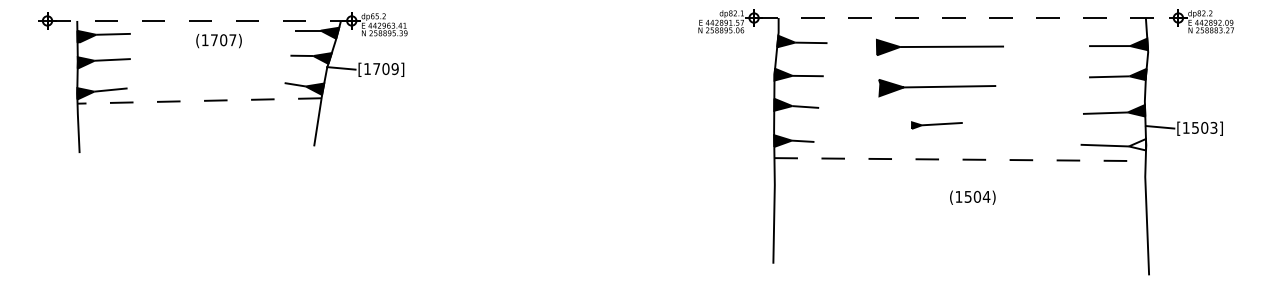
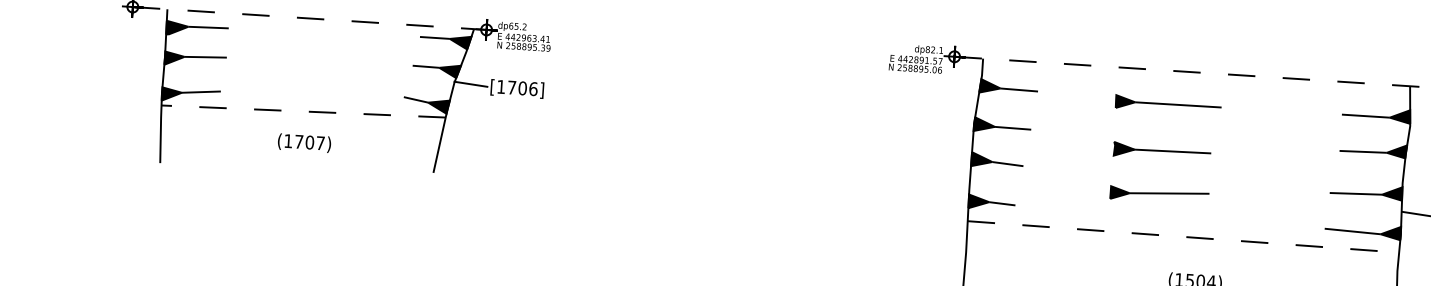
text: (218, 41) -> (303, 143), moved
part: (939, 46) -> (1168, 103), size x0.71
text: (394, 68) -> (532, 88), [1709] -> [1706]
part: (936, 87) -> (1161, 151), size x0.71
part: (936, 125) -> (1158, 195), size x1.67
fill: (1137, 144) -> (1390, 232), added

